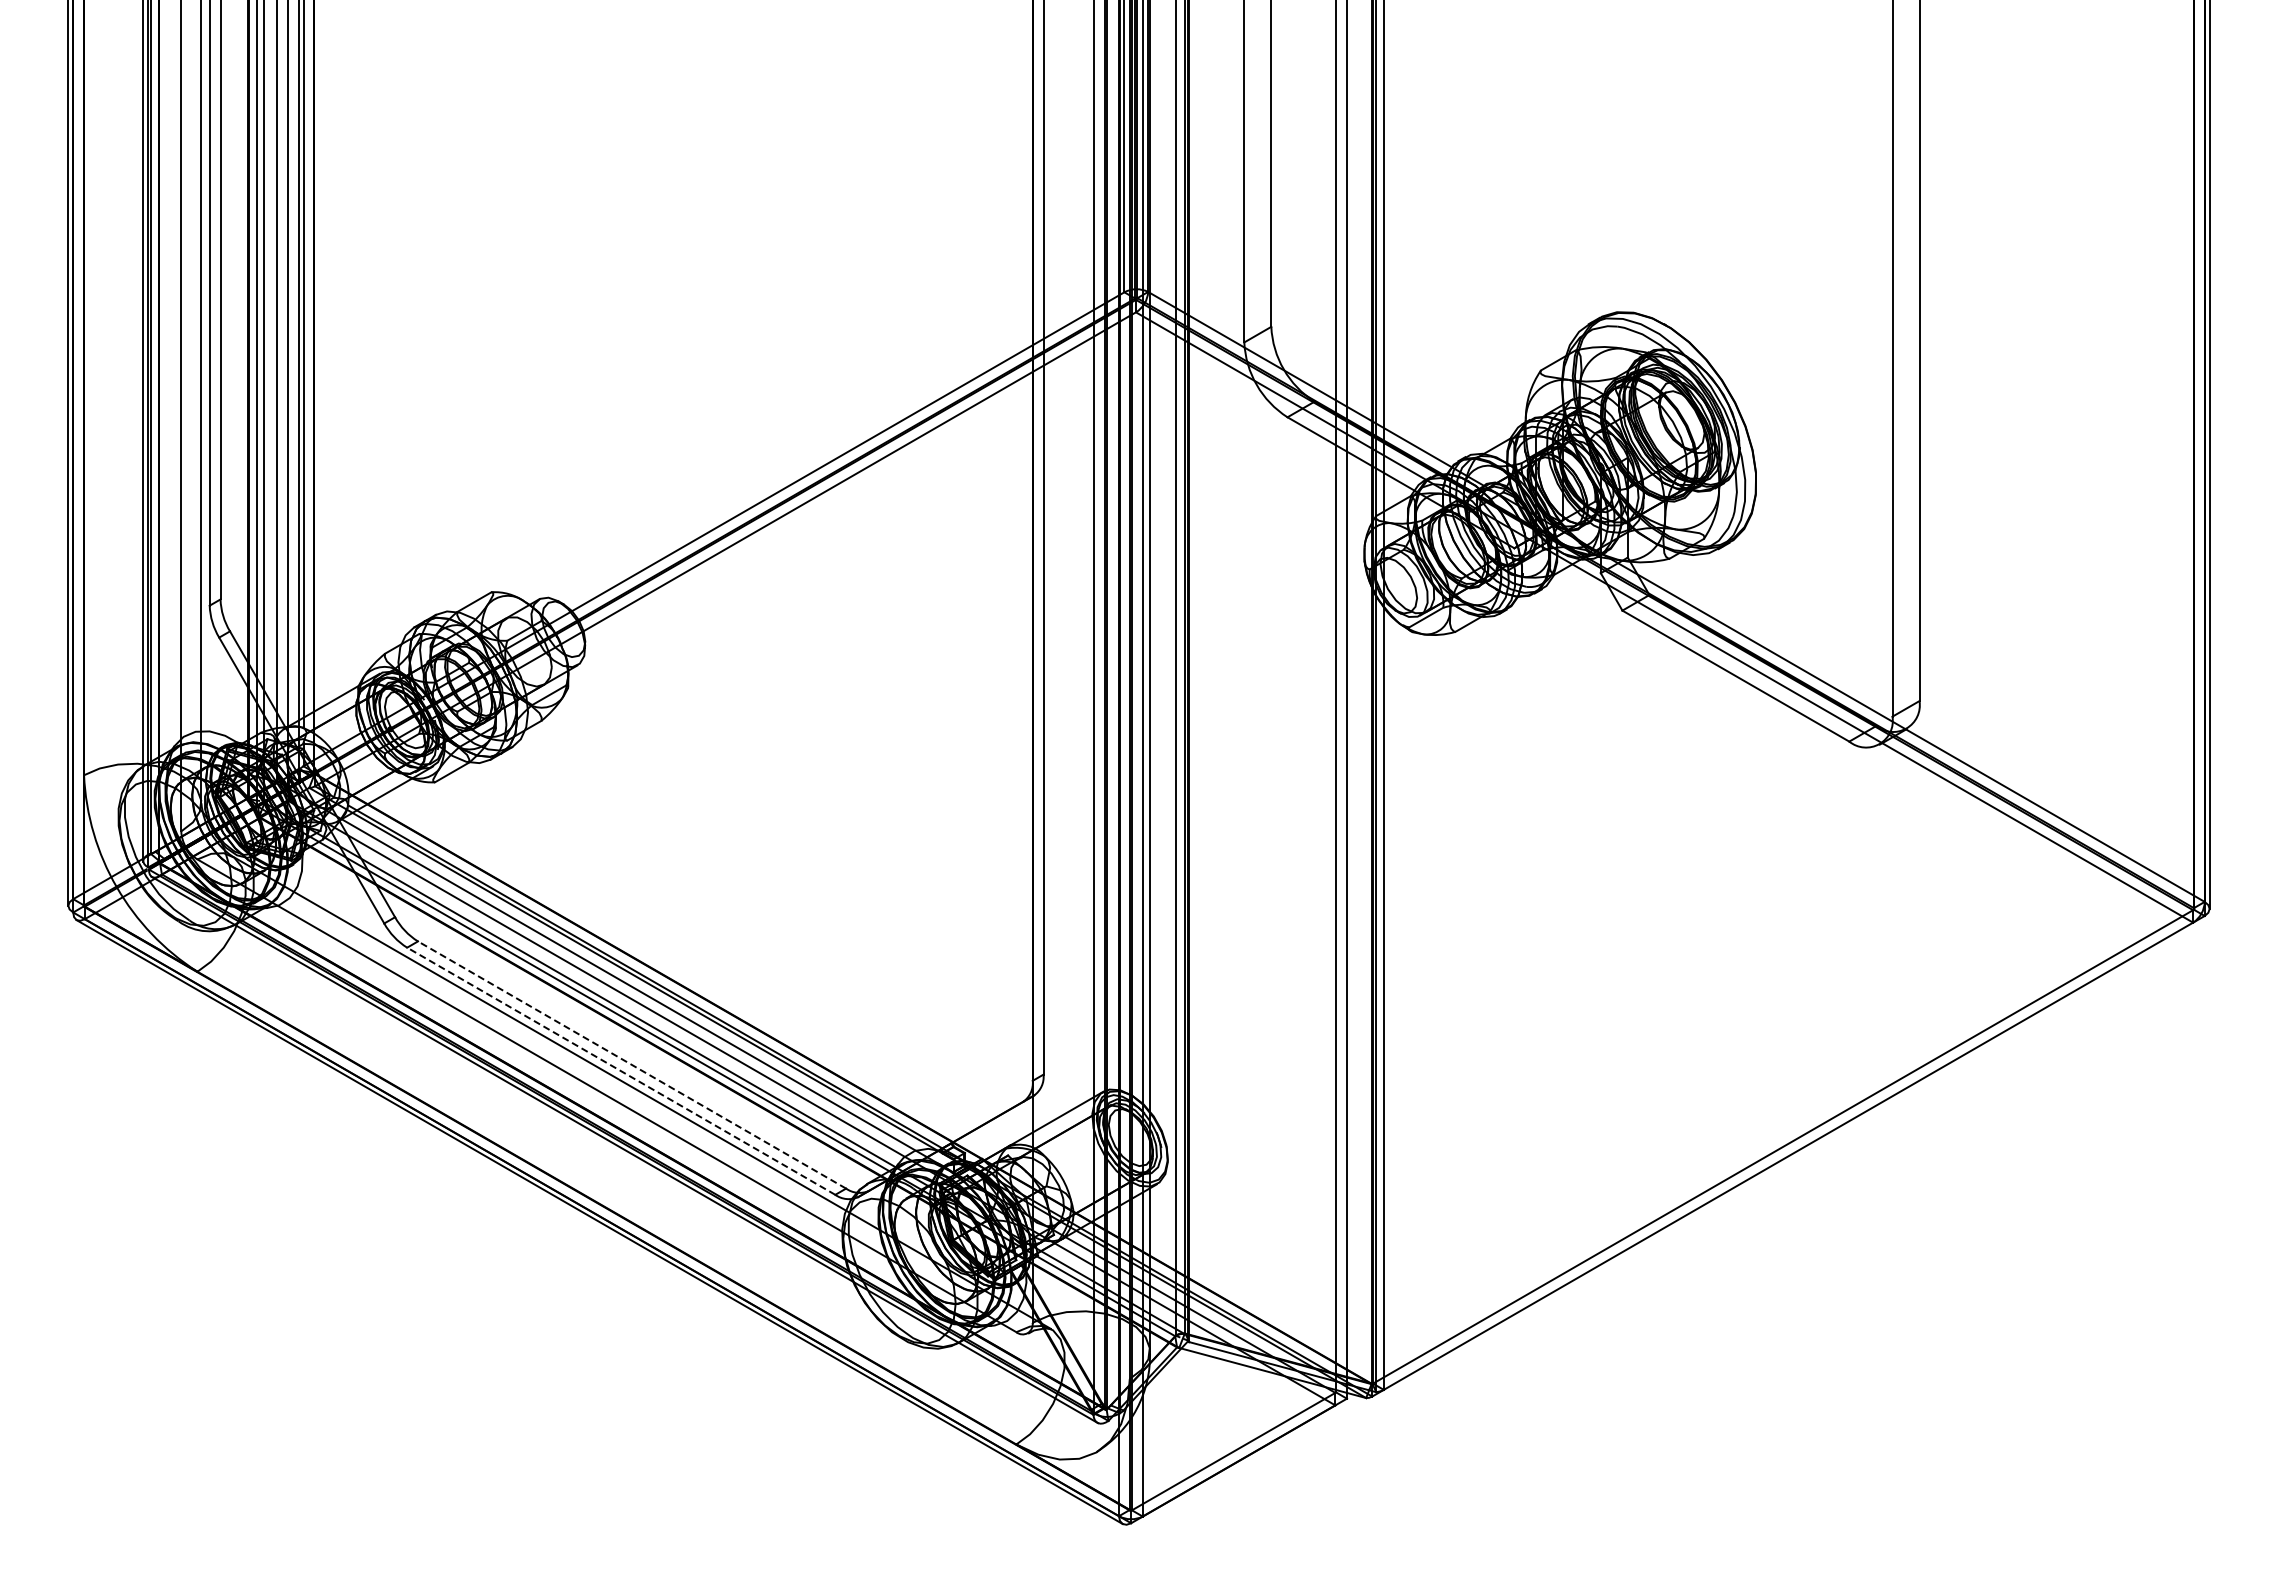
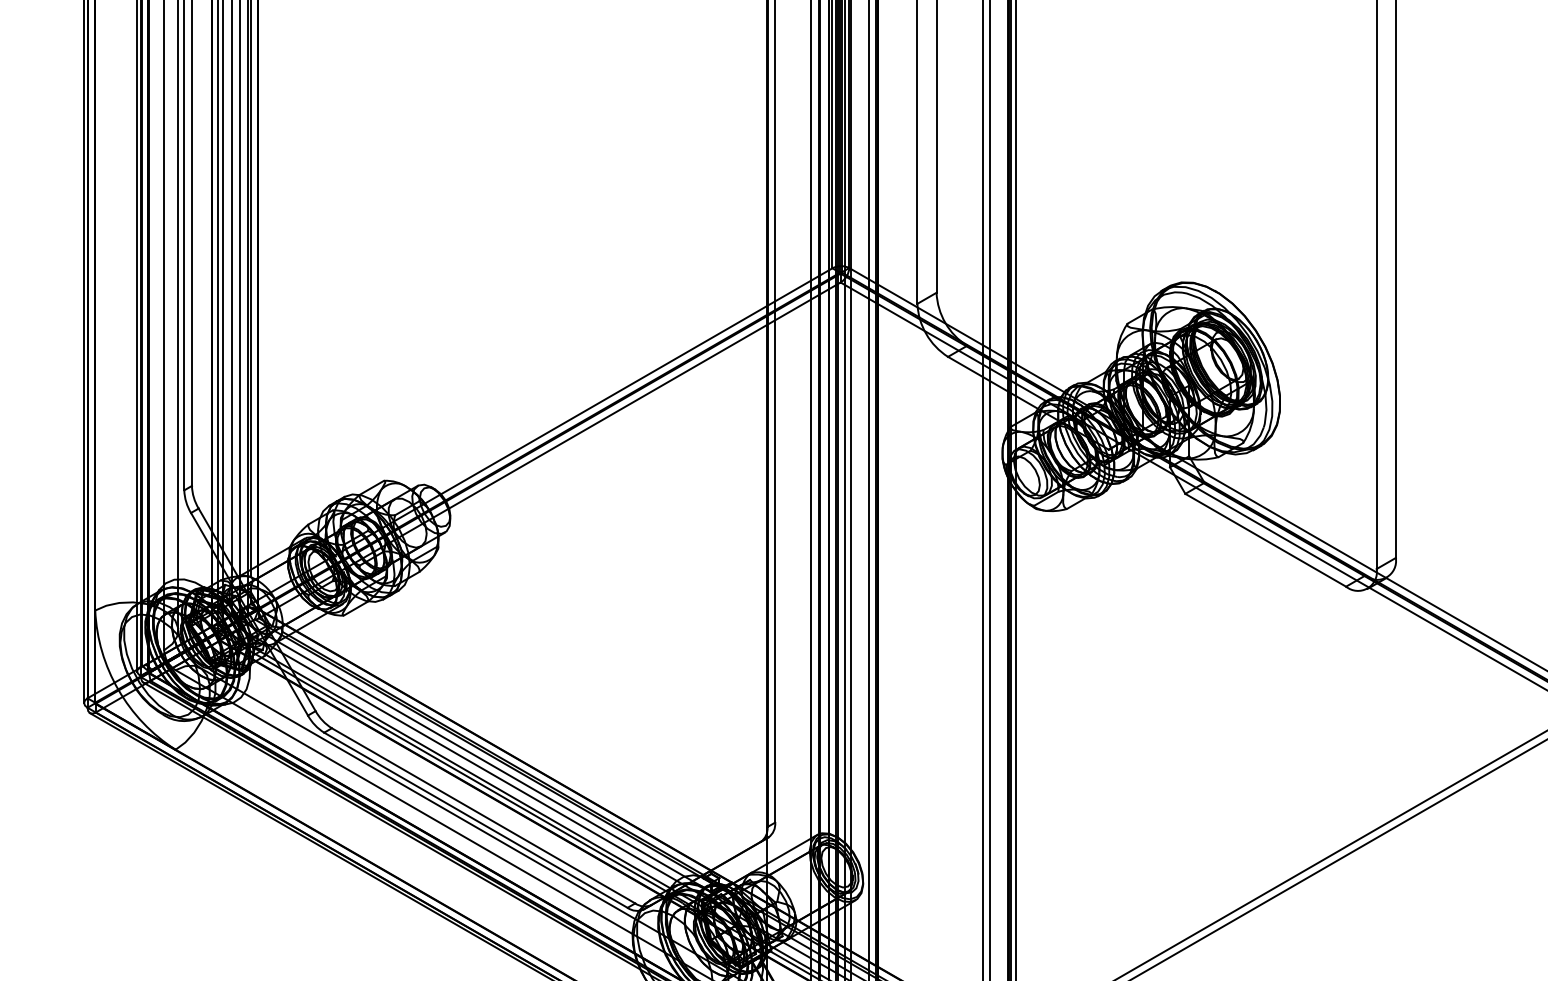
line: (631, 1064) -> (483, 815), dashed -> solid
line: (620, 1071) -> (475, 820), dashed -> solid

